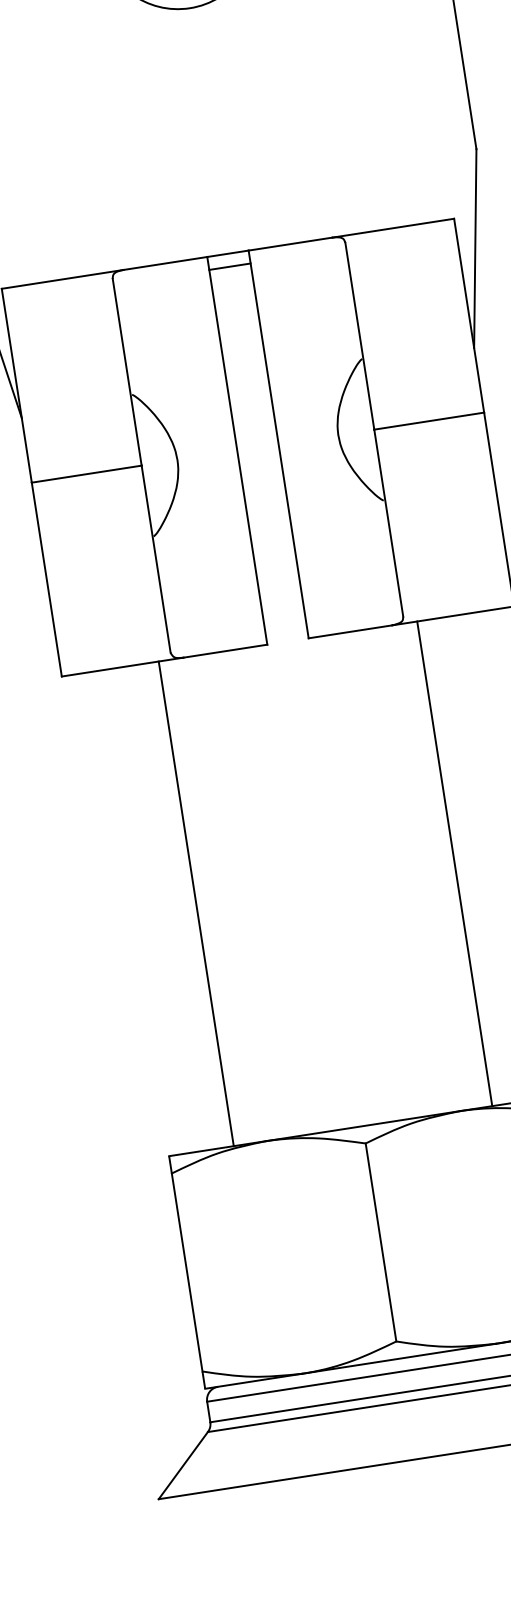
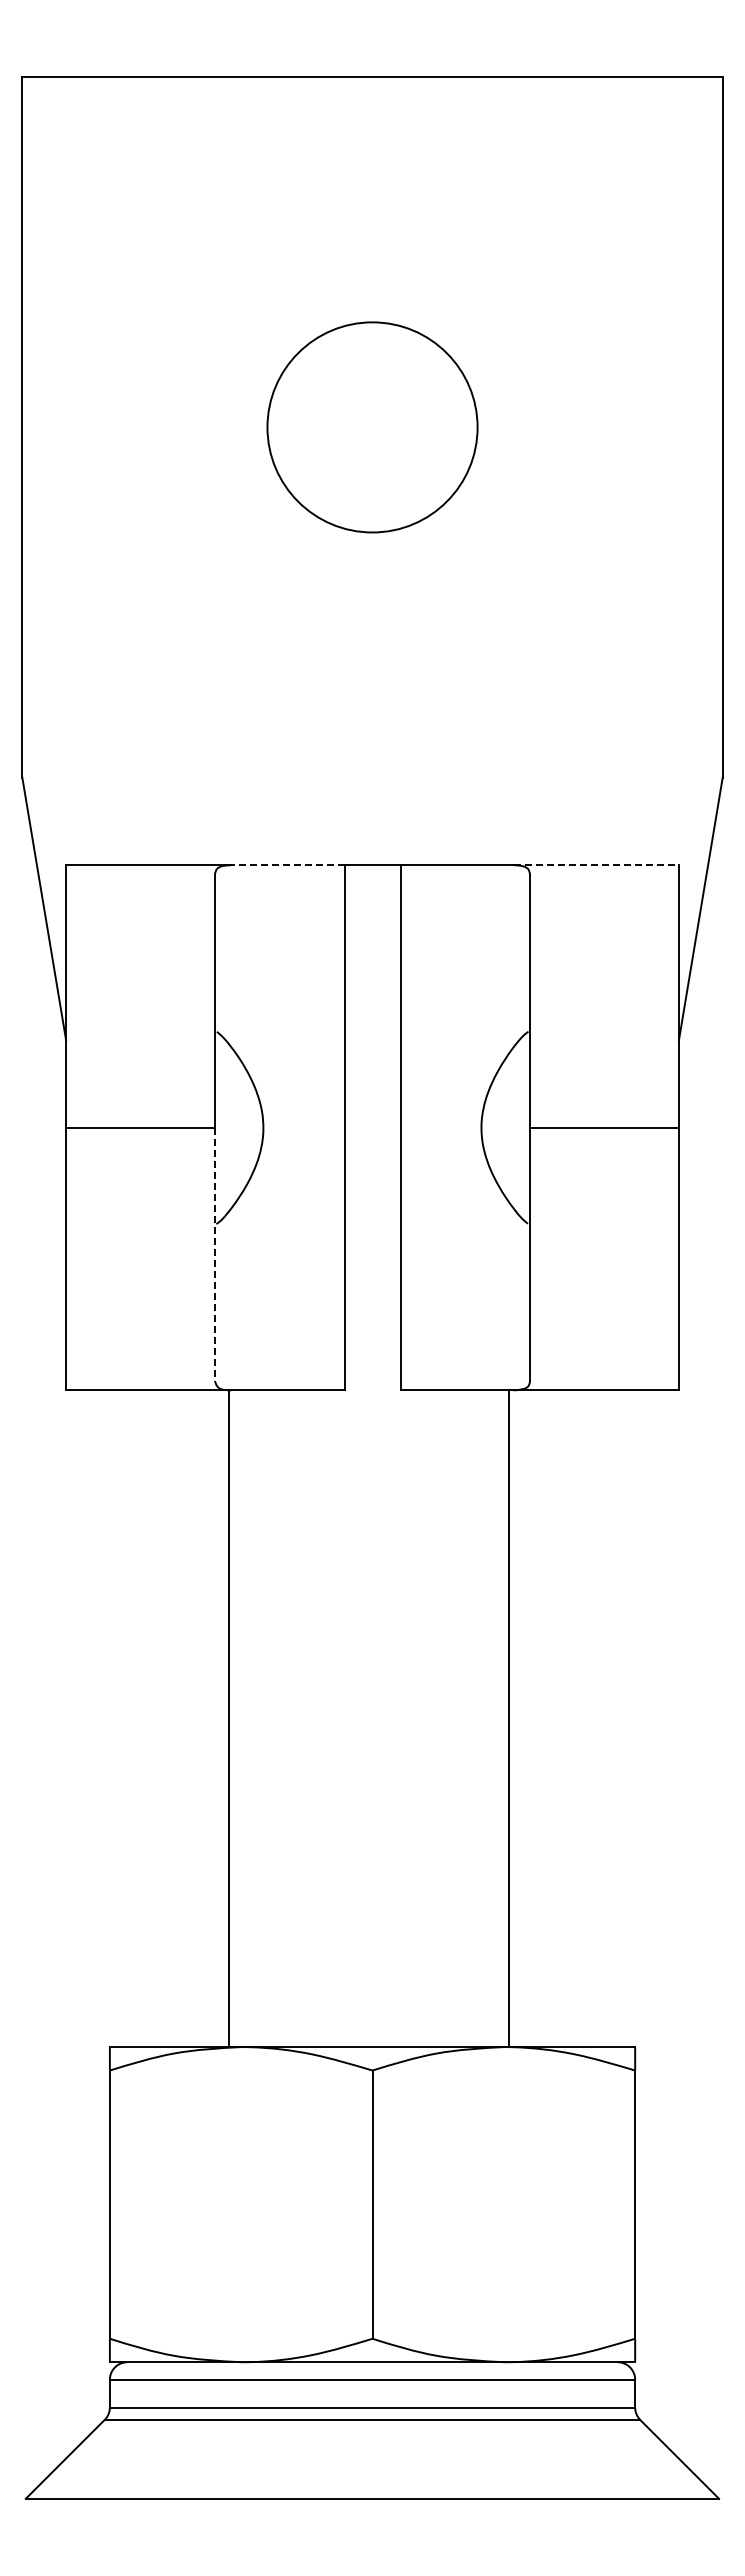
line: (393, 228) -> (596, 865), solid -> dashed
line: (165, 263) -> (287, 865), solid -> dashed
line: (229, 266) -> (372, 882), removed
line: (155, 559) -> (214, 1254), solid -> dashed
line: (454, 863) -> (508, 1718), moved
line: (196, 903) -> (229, 1718), moved

